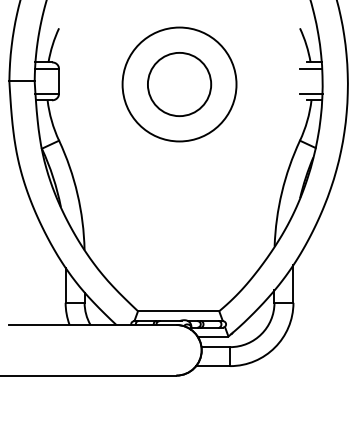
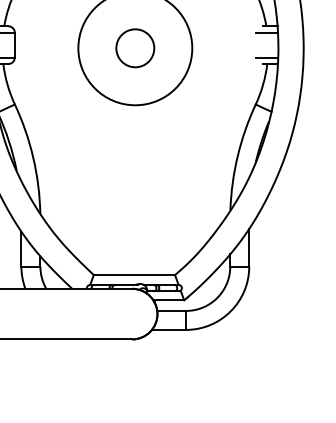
circle: (179, 84) -> (135, 48), size x0.6

